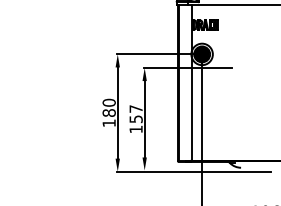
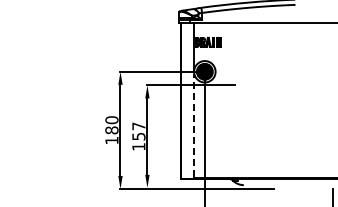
line: (191, 108) -> (194, 125), solid -> dashed

